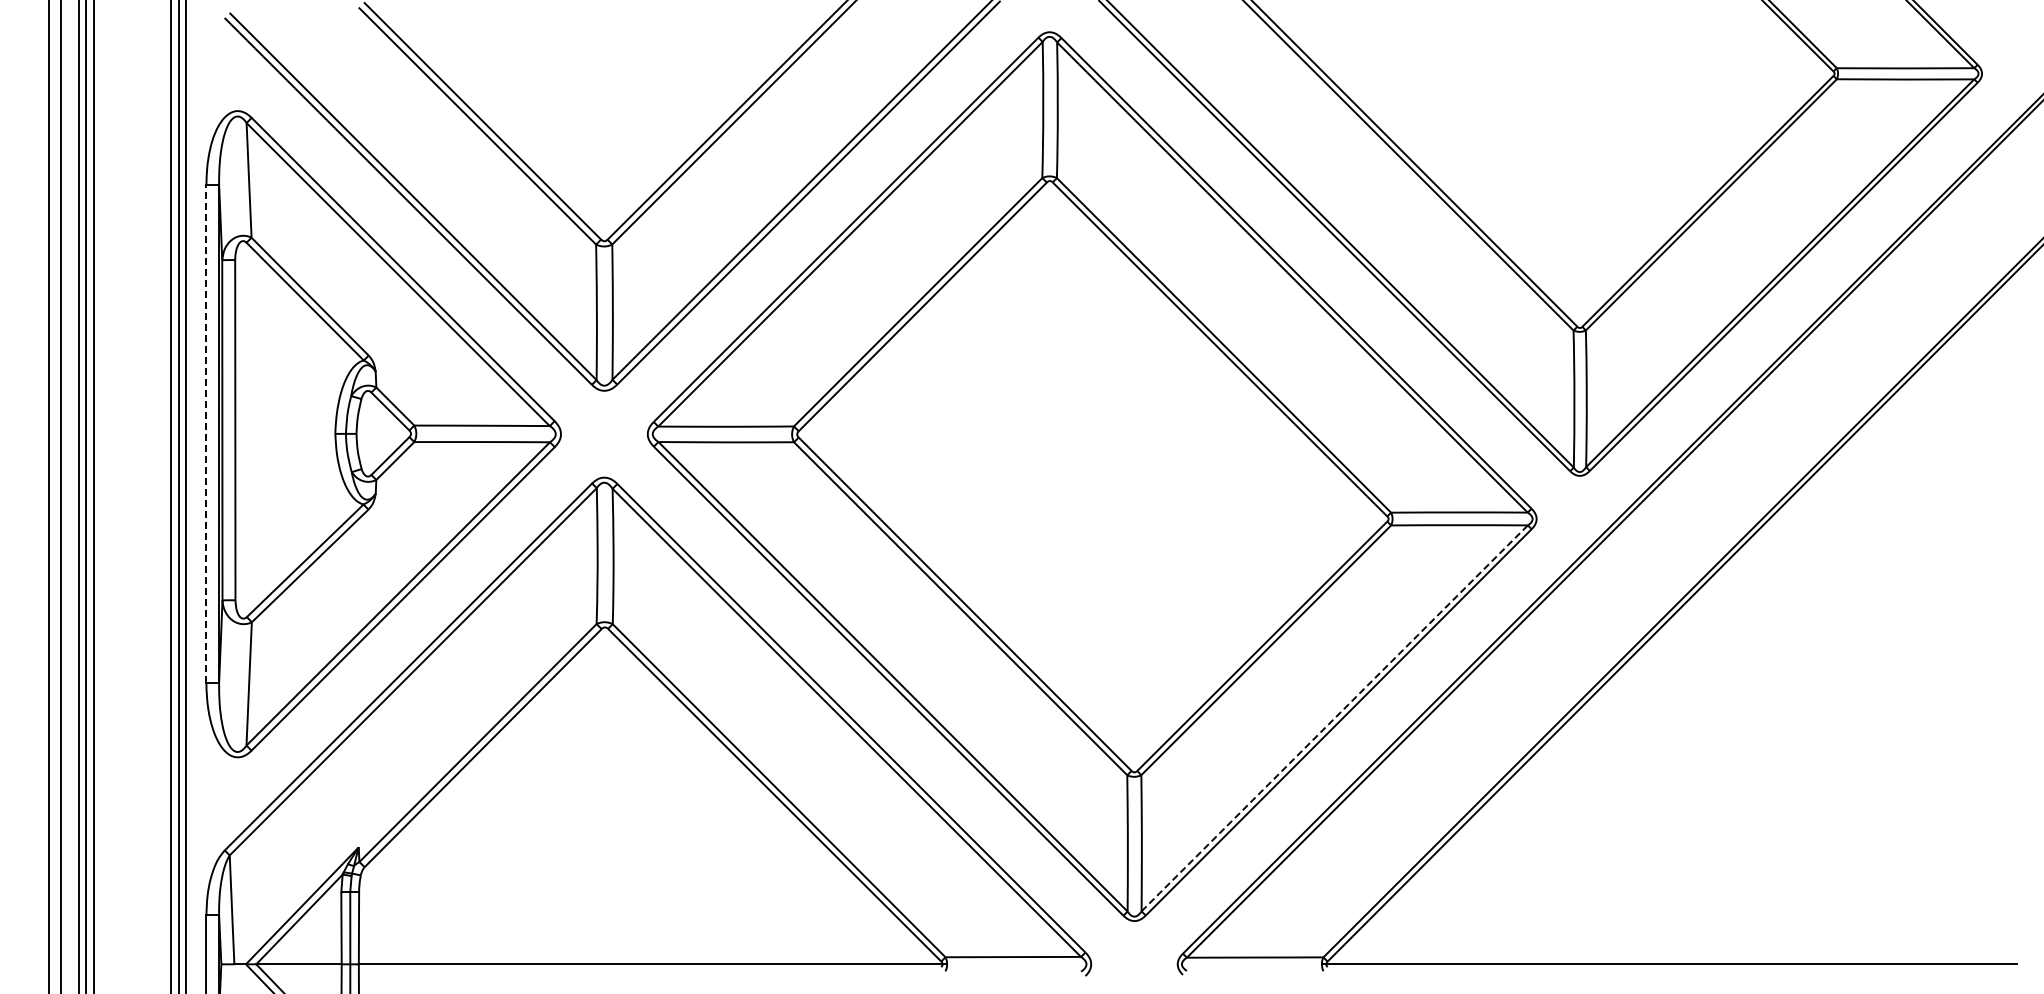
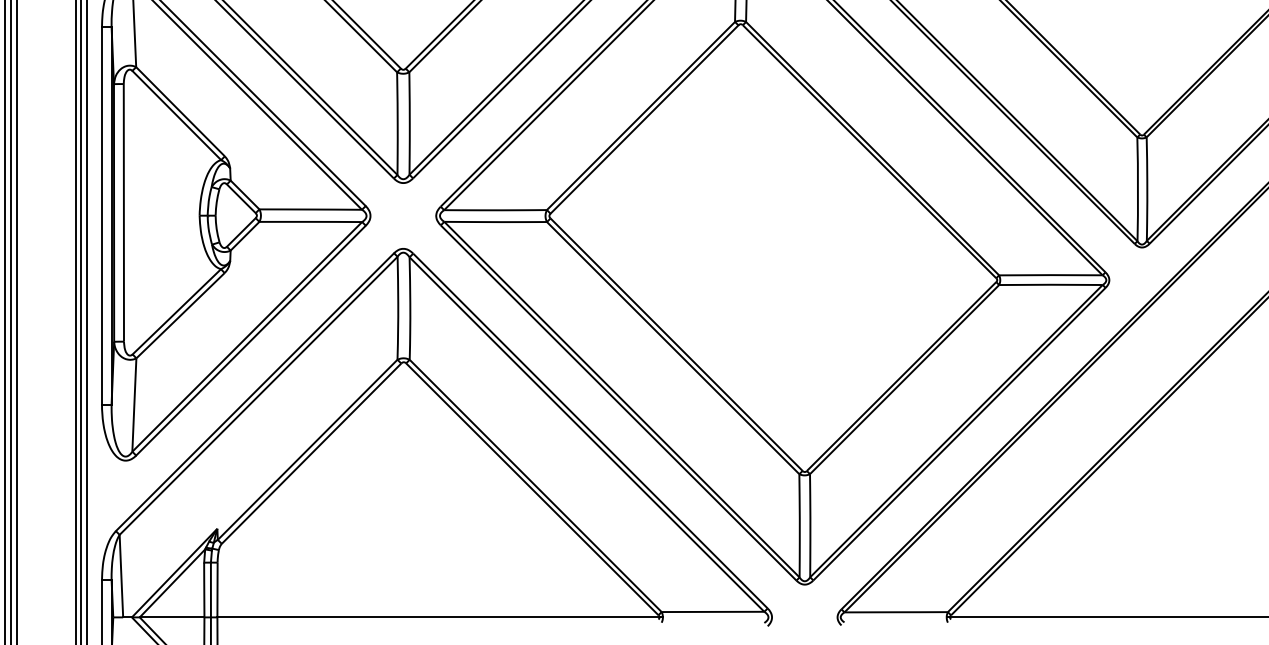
line: (206, 433) -> (102, 215), dashed -> solid
line: (1334, 718) -> (956, 431), dashed -> solid

